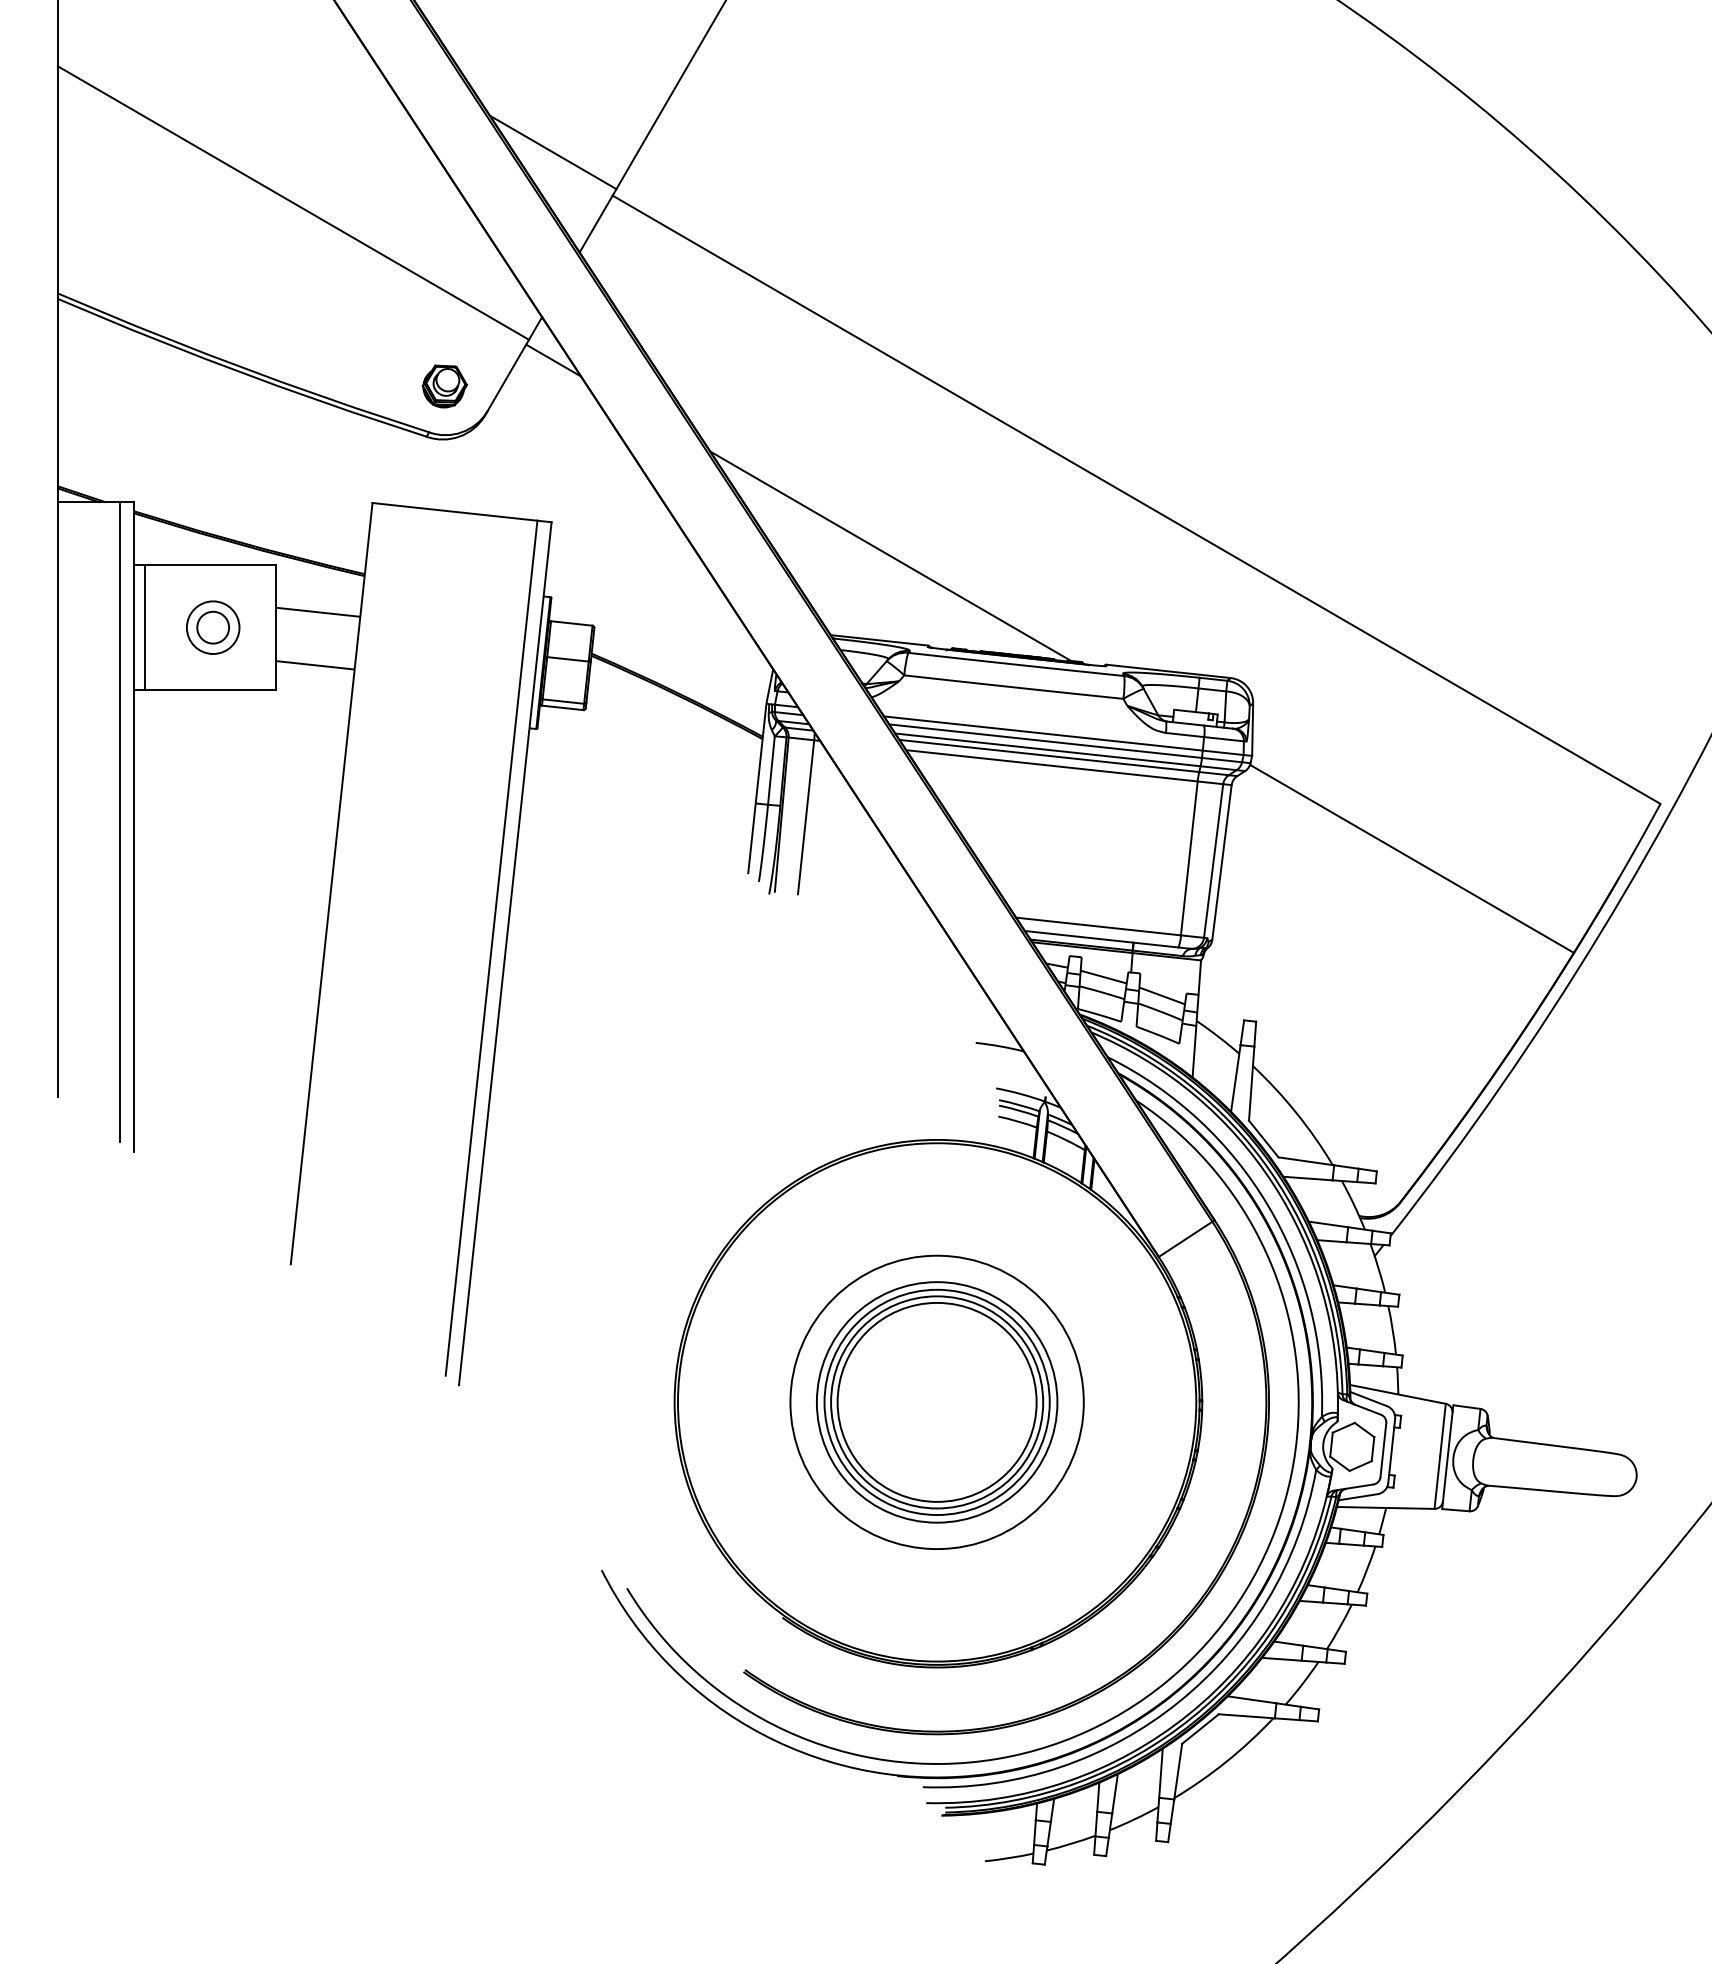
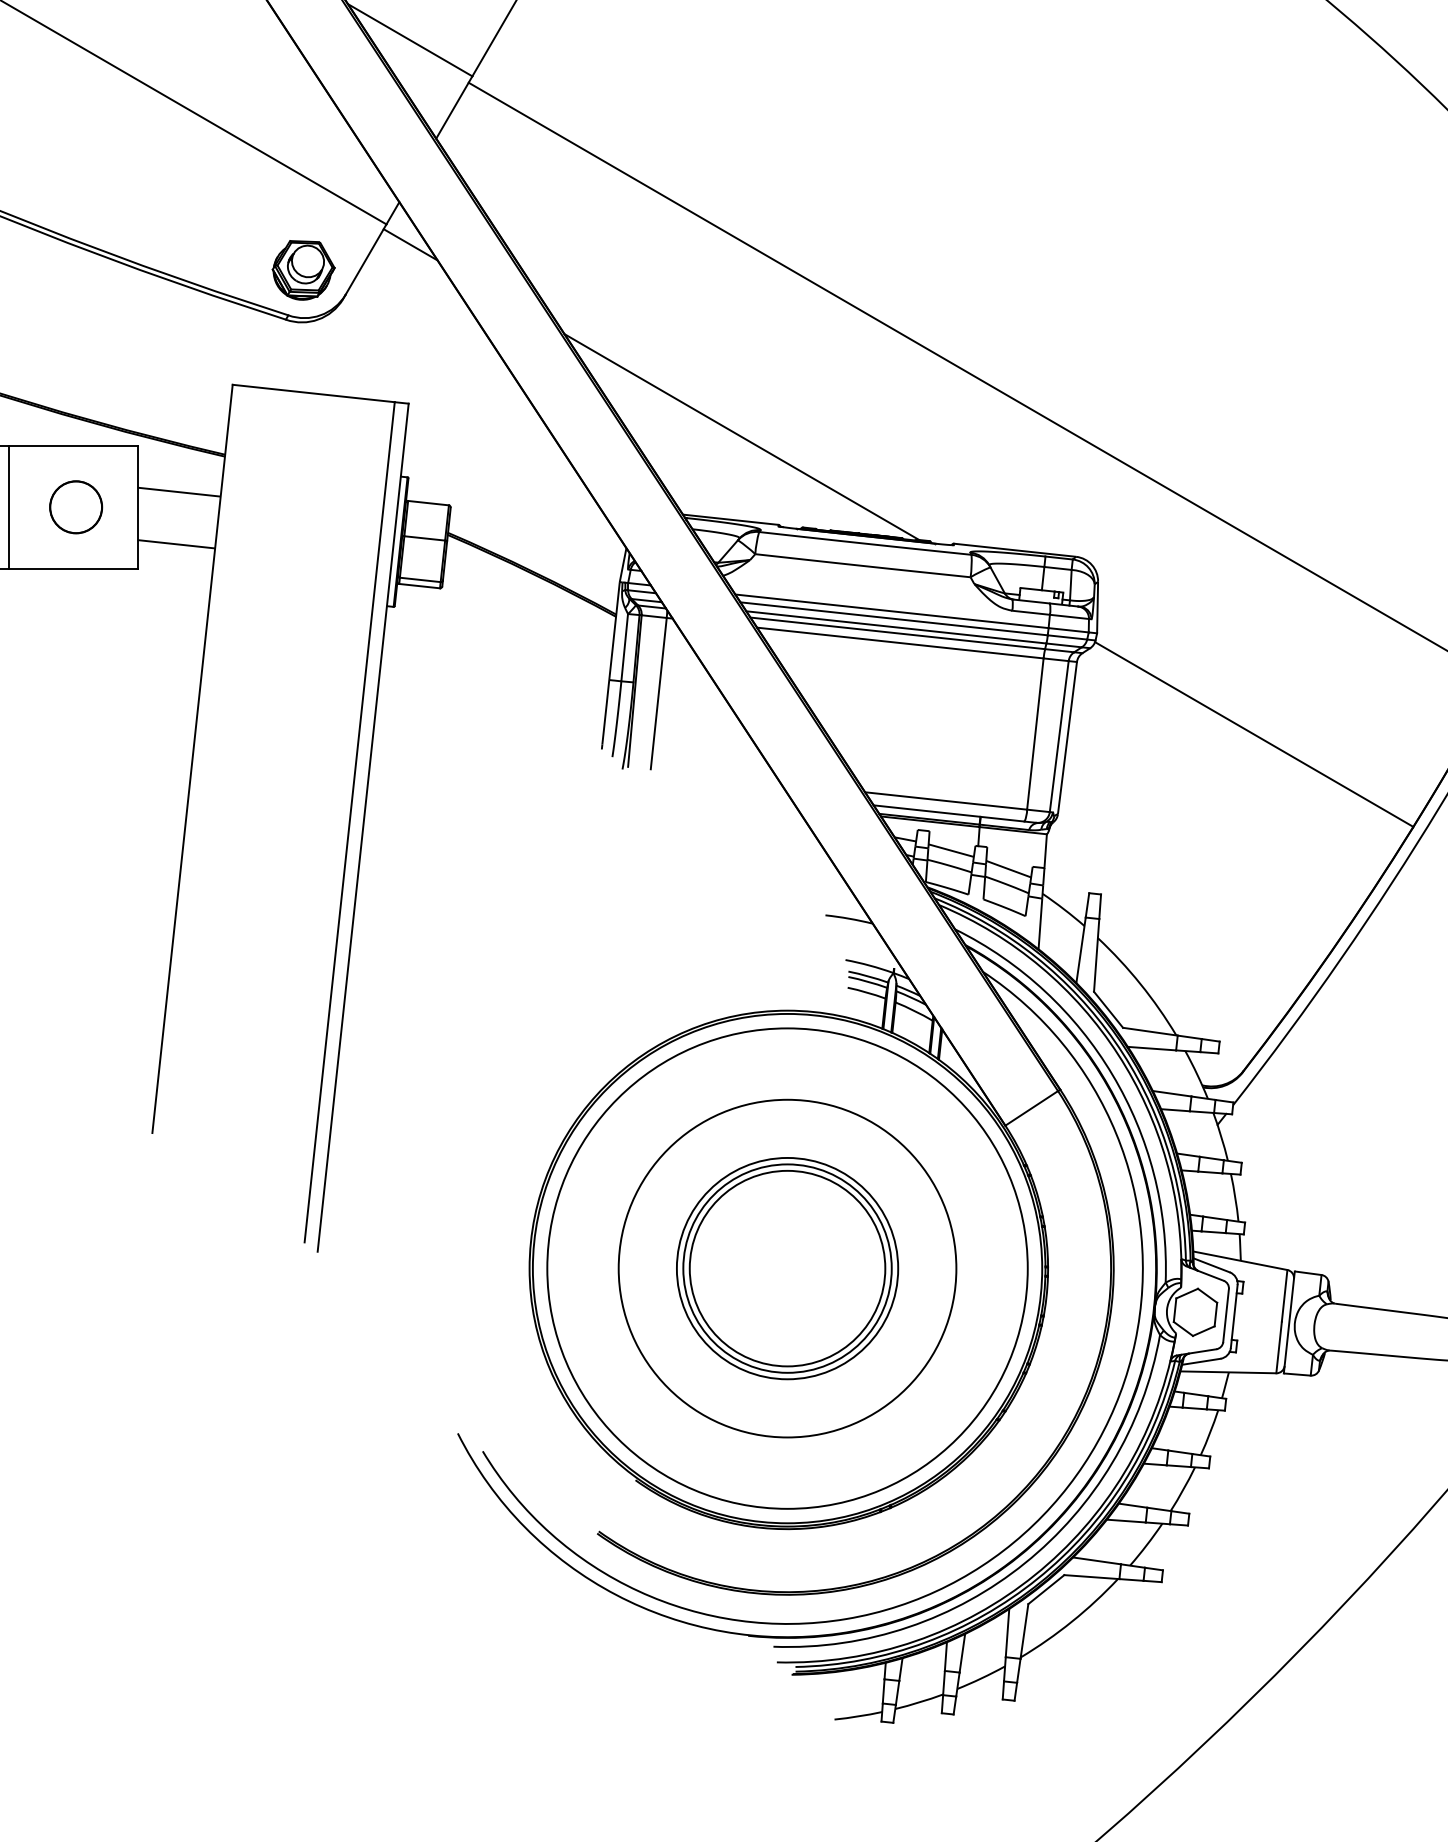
part: (444, 386) -> (303, 270), size x1.43
circle: (212, 627) -> (75, 507), size x1.67
circle: (936, 1401) -> (786, 1267), size x1.67
circle: (936, 1402) -> (786, 1268), size x1.43

